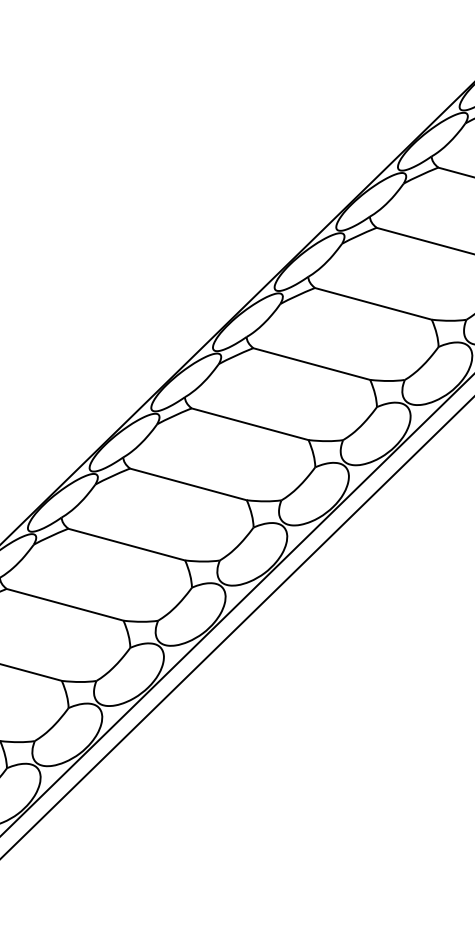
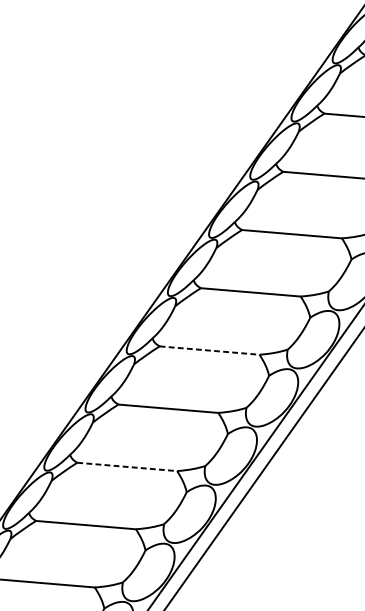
line: (311, 364) -> (209, 350), solid -> dashed
line: (188, 484) -> (127, 466), solid -> dashed

